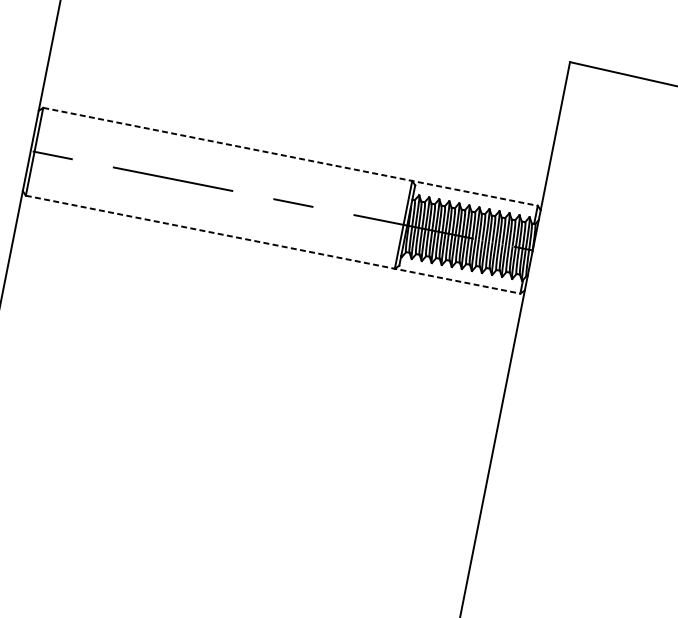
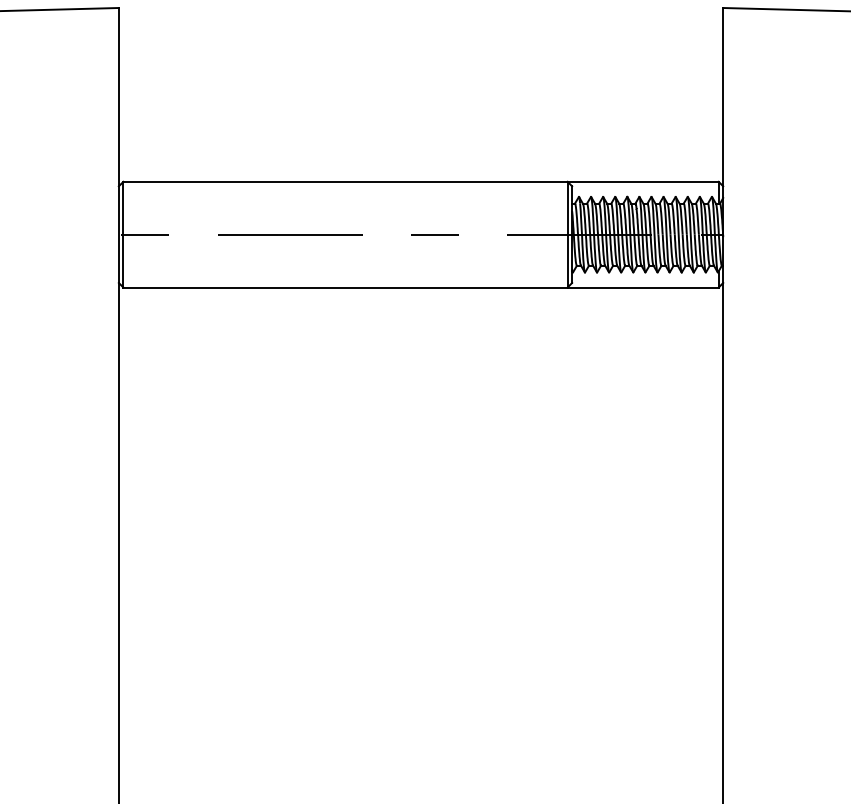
line: (290, 156) -> (421, 181), dashed -> solid
line: (273, 244) -> (421, 287), dashed -> solid

